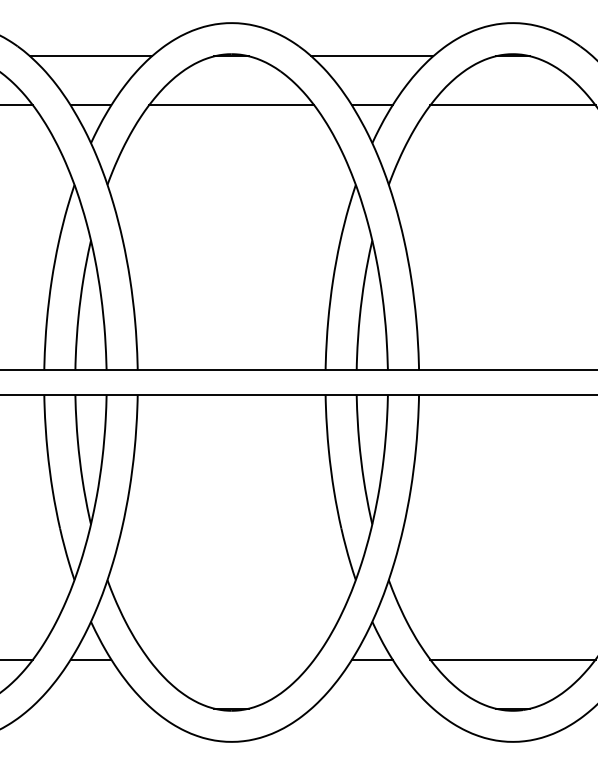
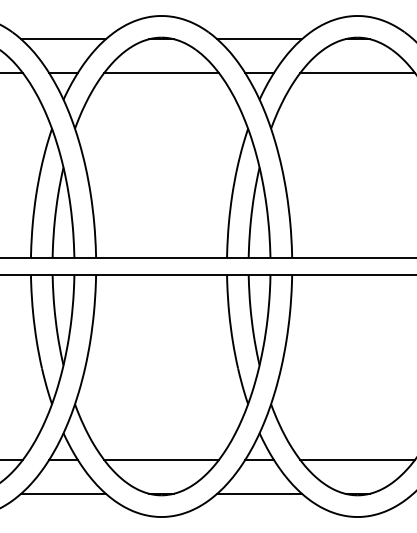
line: (231, 659) -> (161, 459), added
line: (90, 708) -> (63, 493), added
line: (372, 708) -> (259, 493), added

